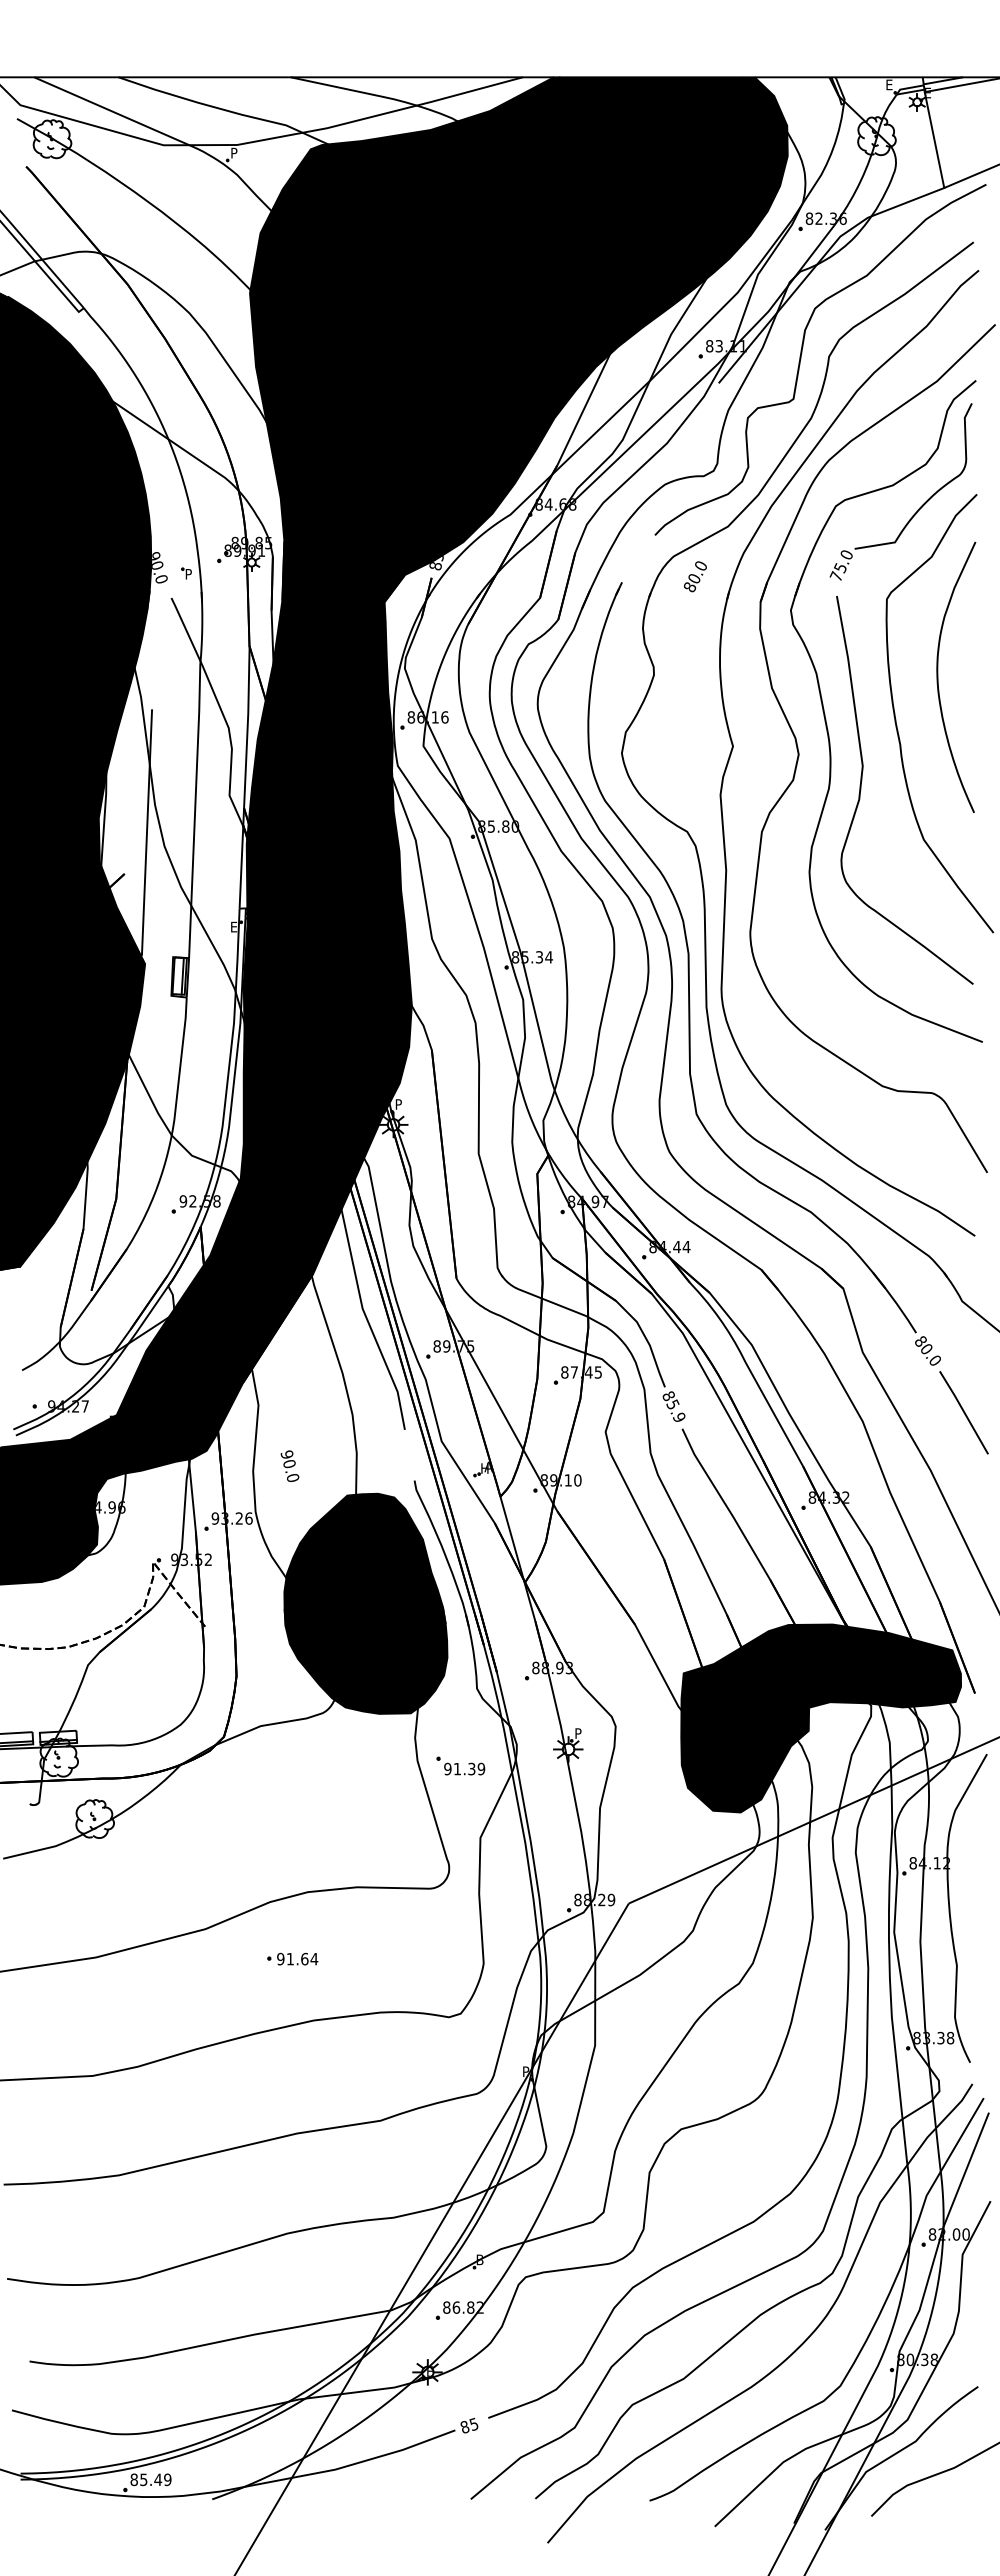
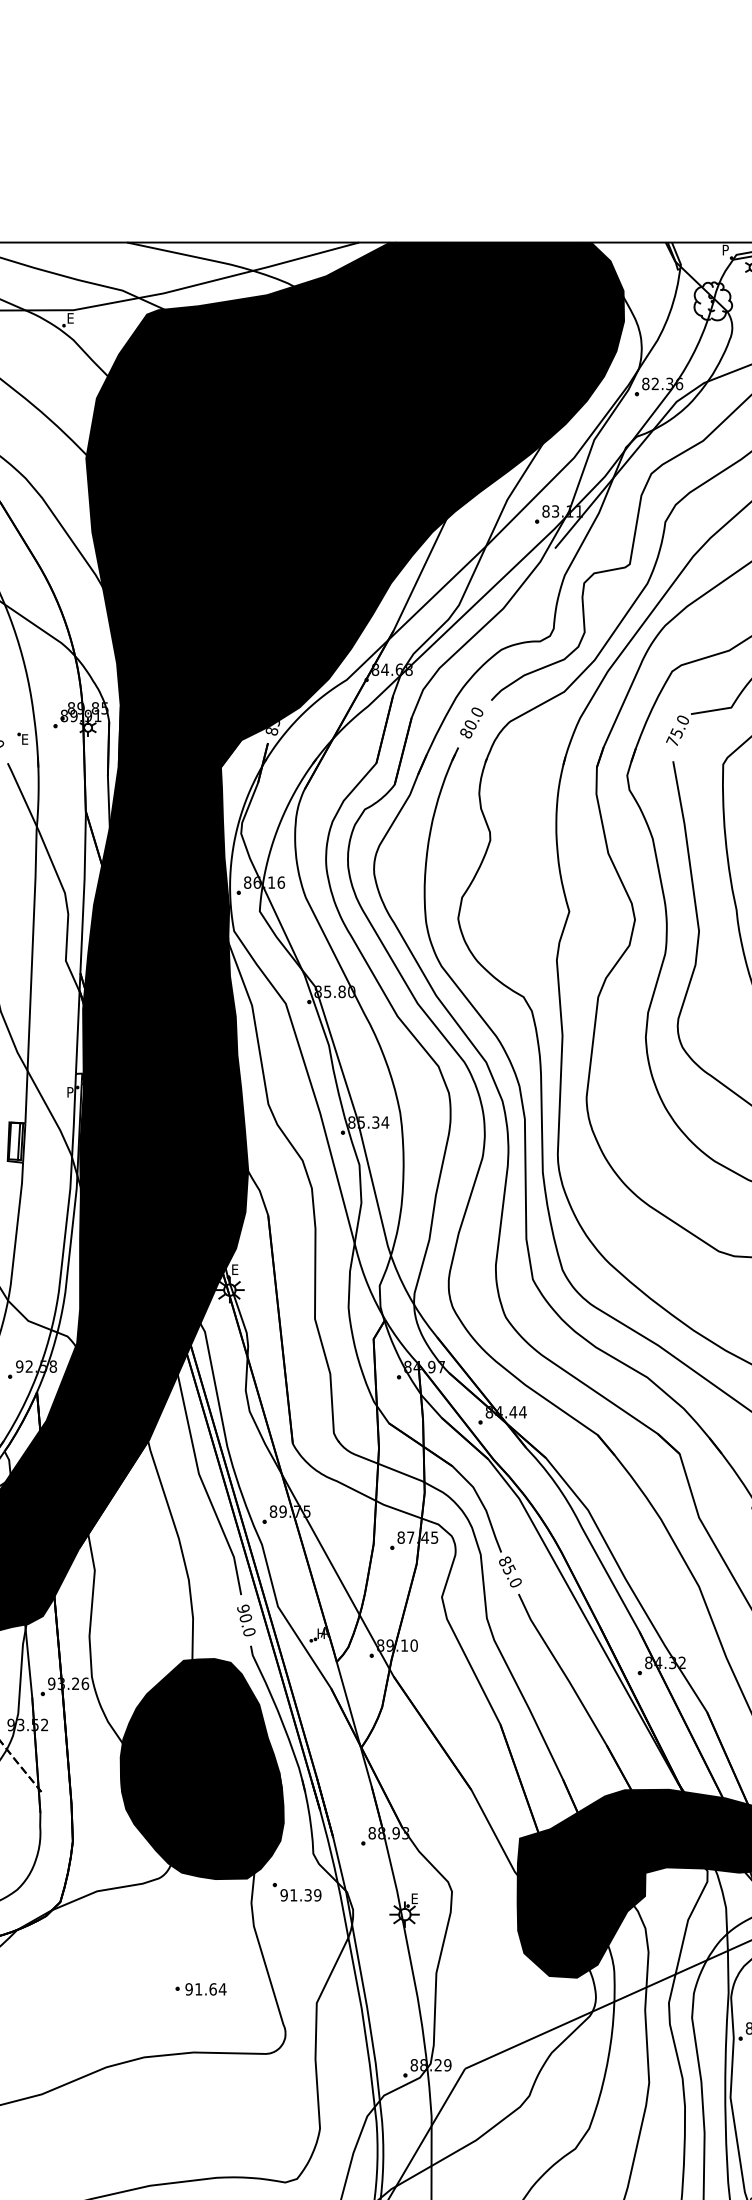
text: (889, 84) -> (725, 249), E -> P
text: (234, 152) -> (70, 317), P -> E
text: (189, 574) -> (25, 739), P -> E
text: (694, 576) -> (470, 722), moved
text: (234, 926) -> (70, 1091), E -> P
text: (399, 1104) -> (235, 1269), P -> E
text: (678, 1417) -> (514, 1582), 85.9 -> 85.0
text: (289, 1465) -> (245, 1619), moved
text: (578, 1733) -> (414, 1898), P -> E
part: (460, 1765) -> (296, 1891), moved
part: (292, 1958) -> (200, 1988), moved

